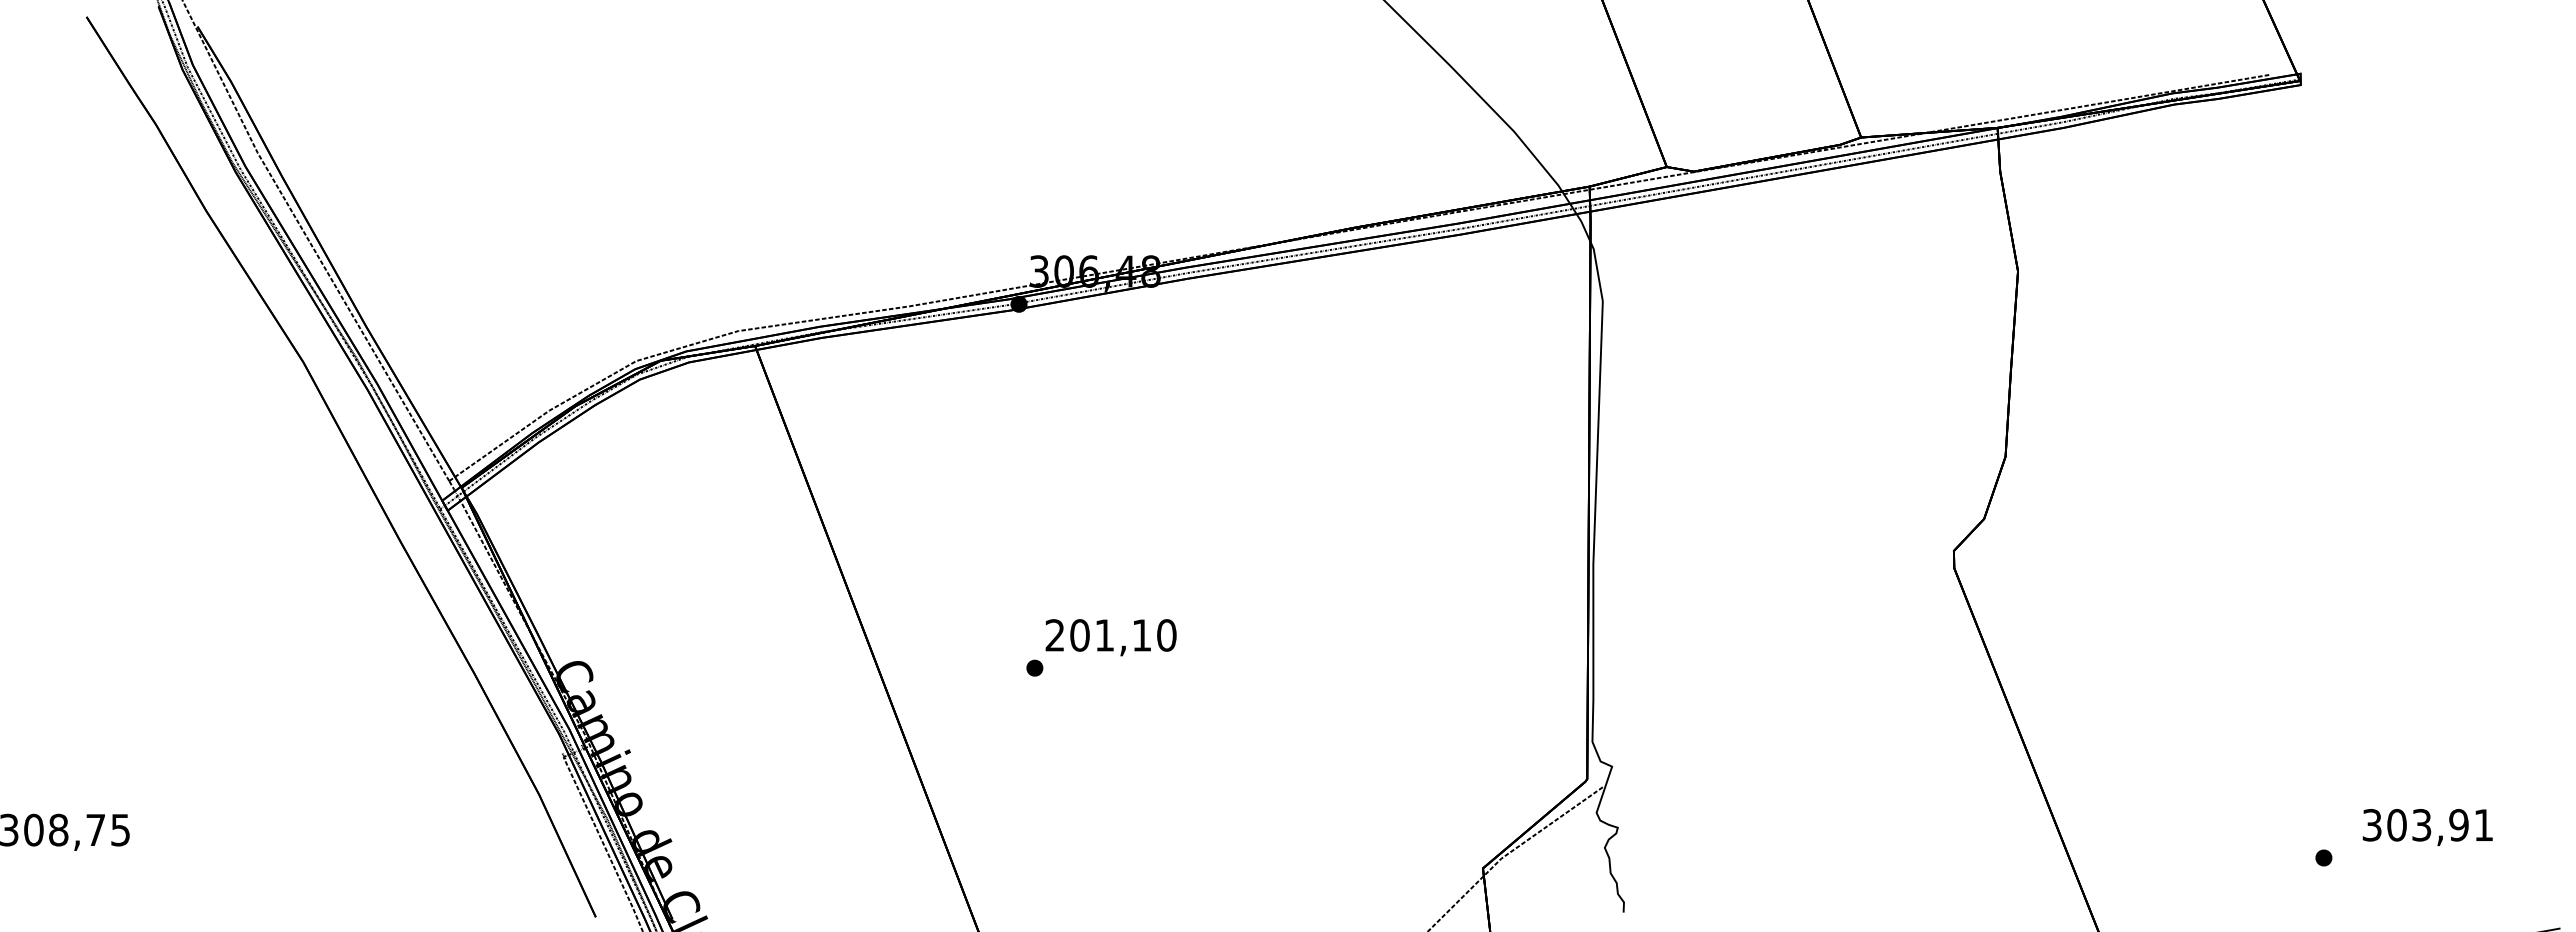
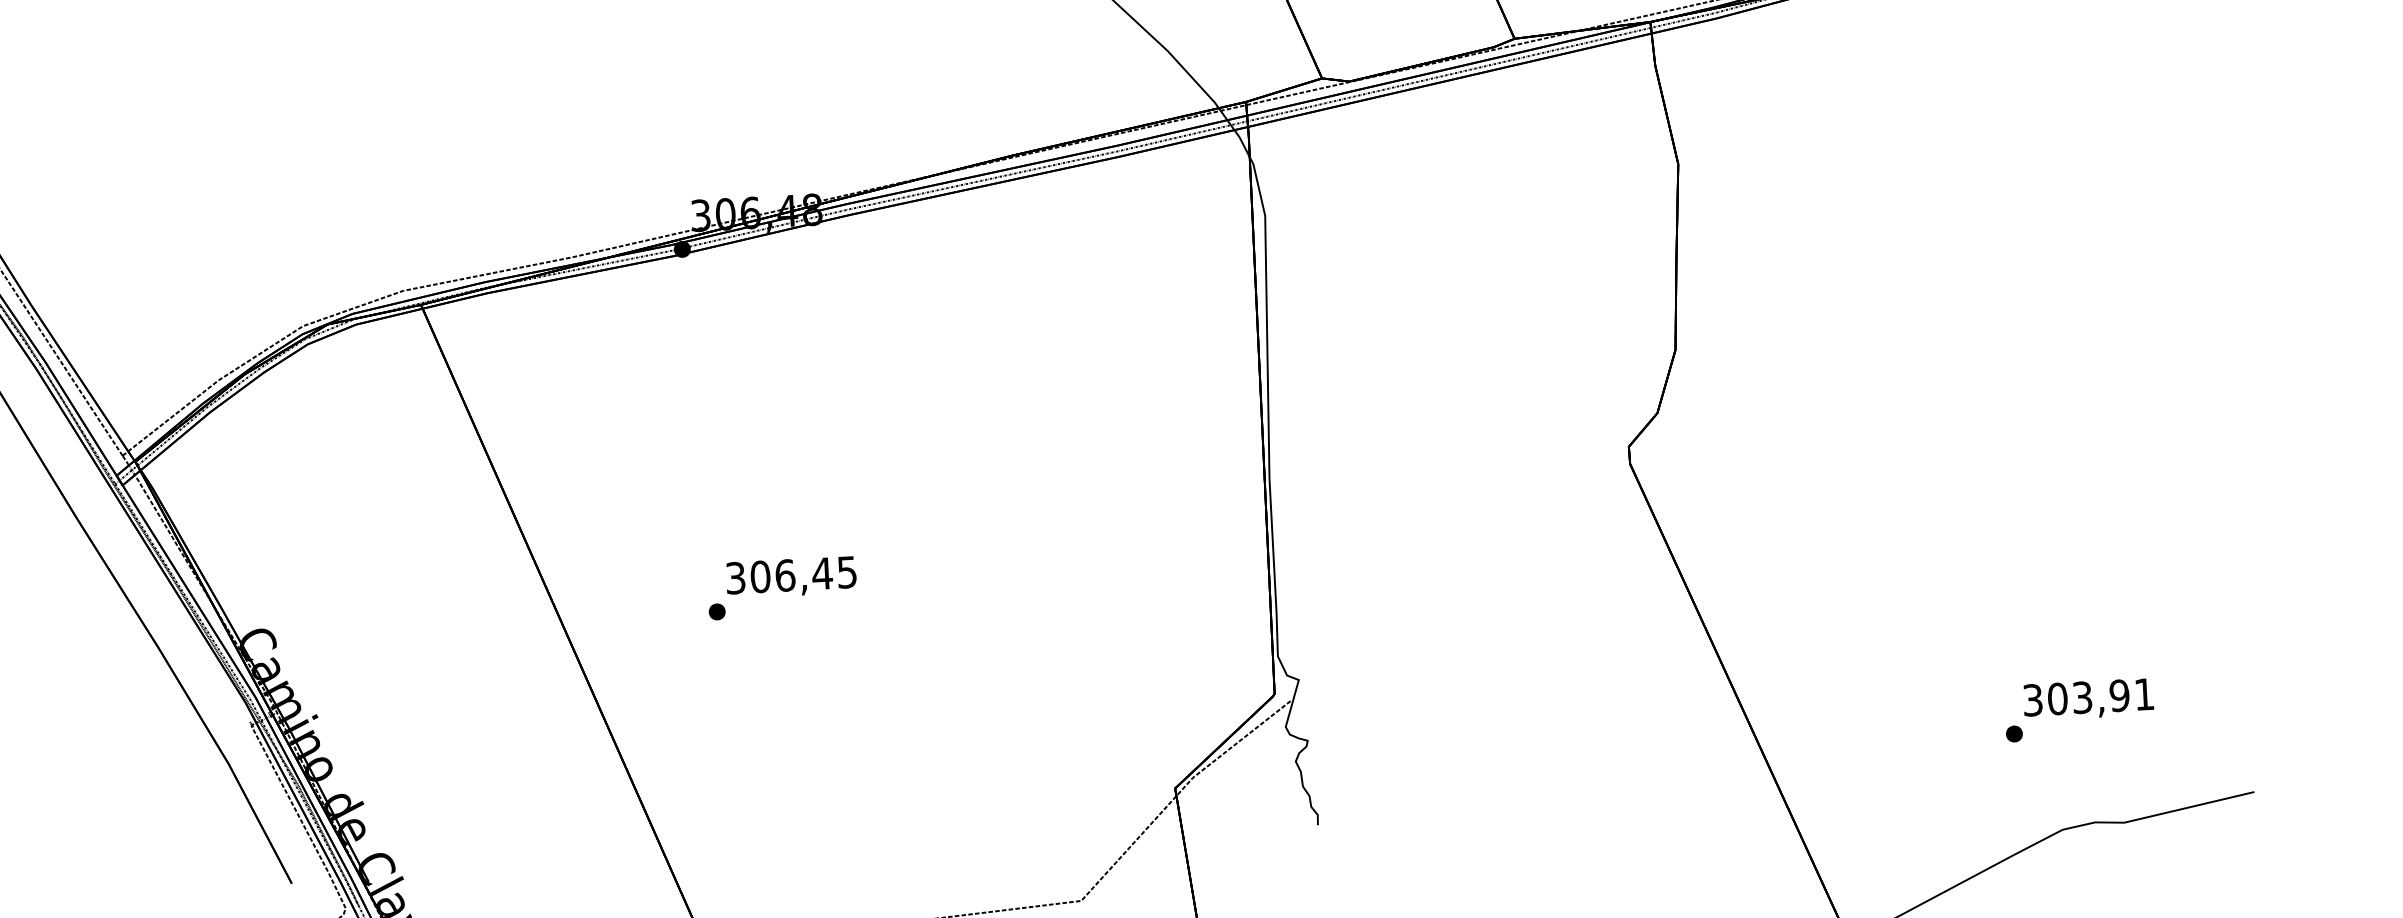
text: (1110, 635) -> (791, 575), 201,10 -> 306,45
text: (2427, 827) -> (2088, 699), moved

